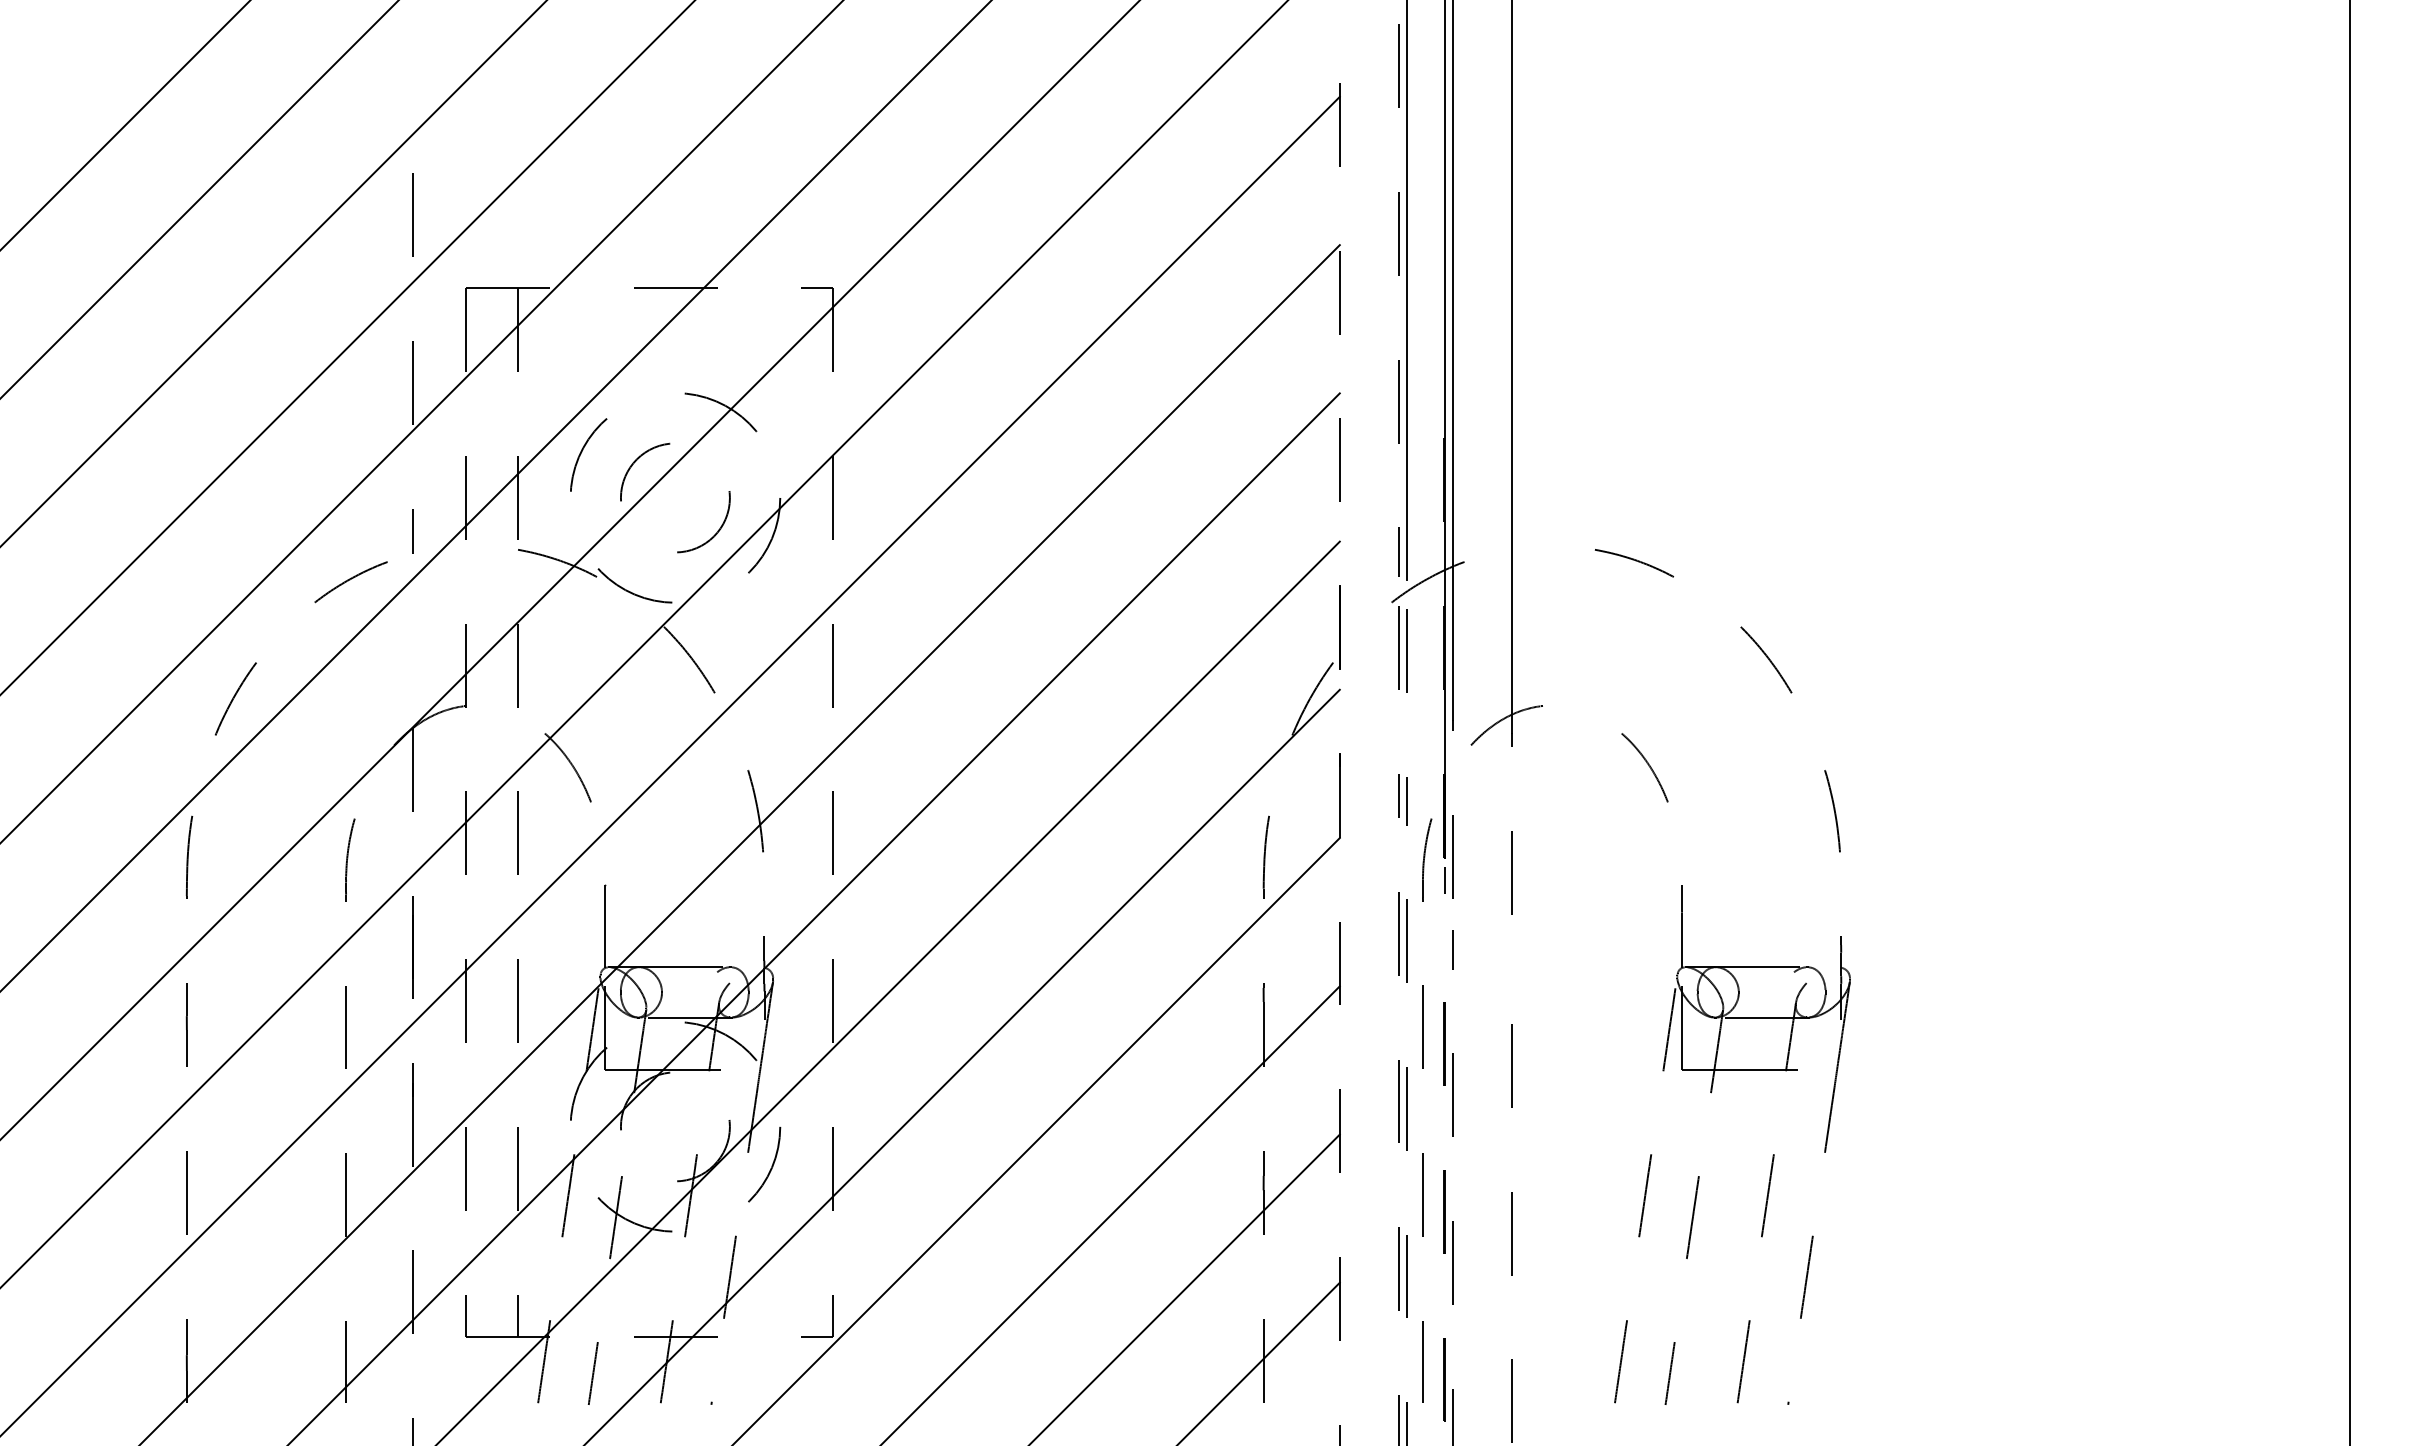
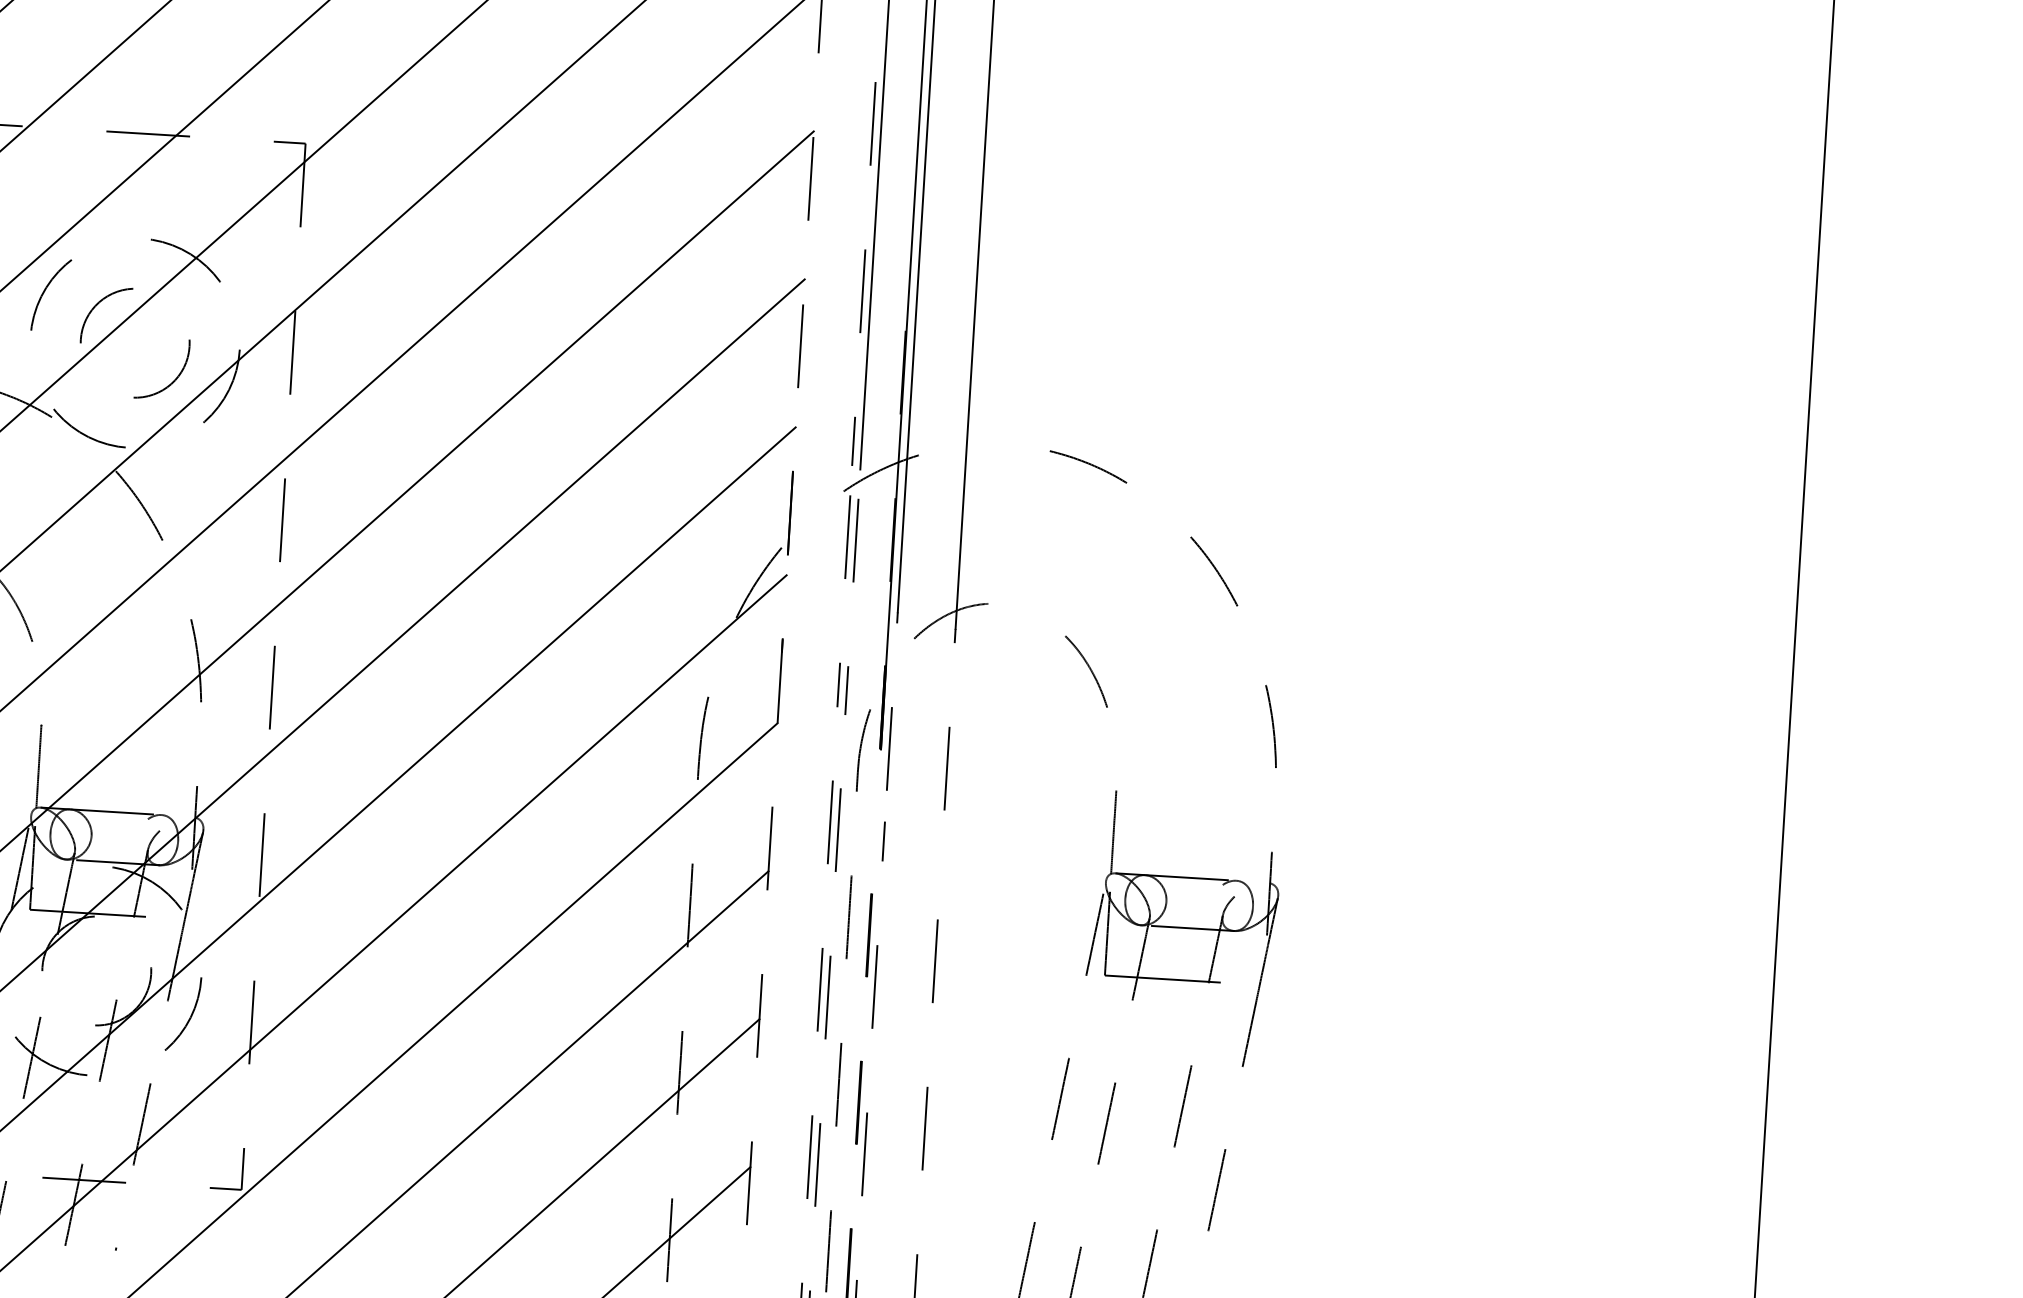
line: (1444, 880) -> (879, 772), removed

